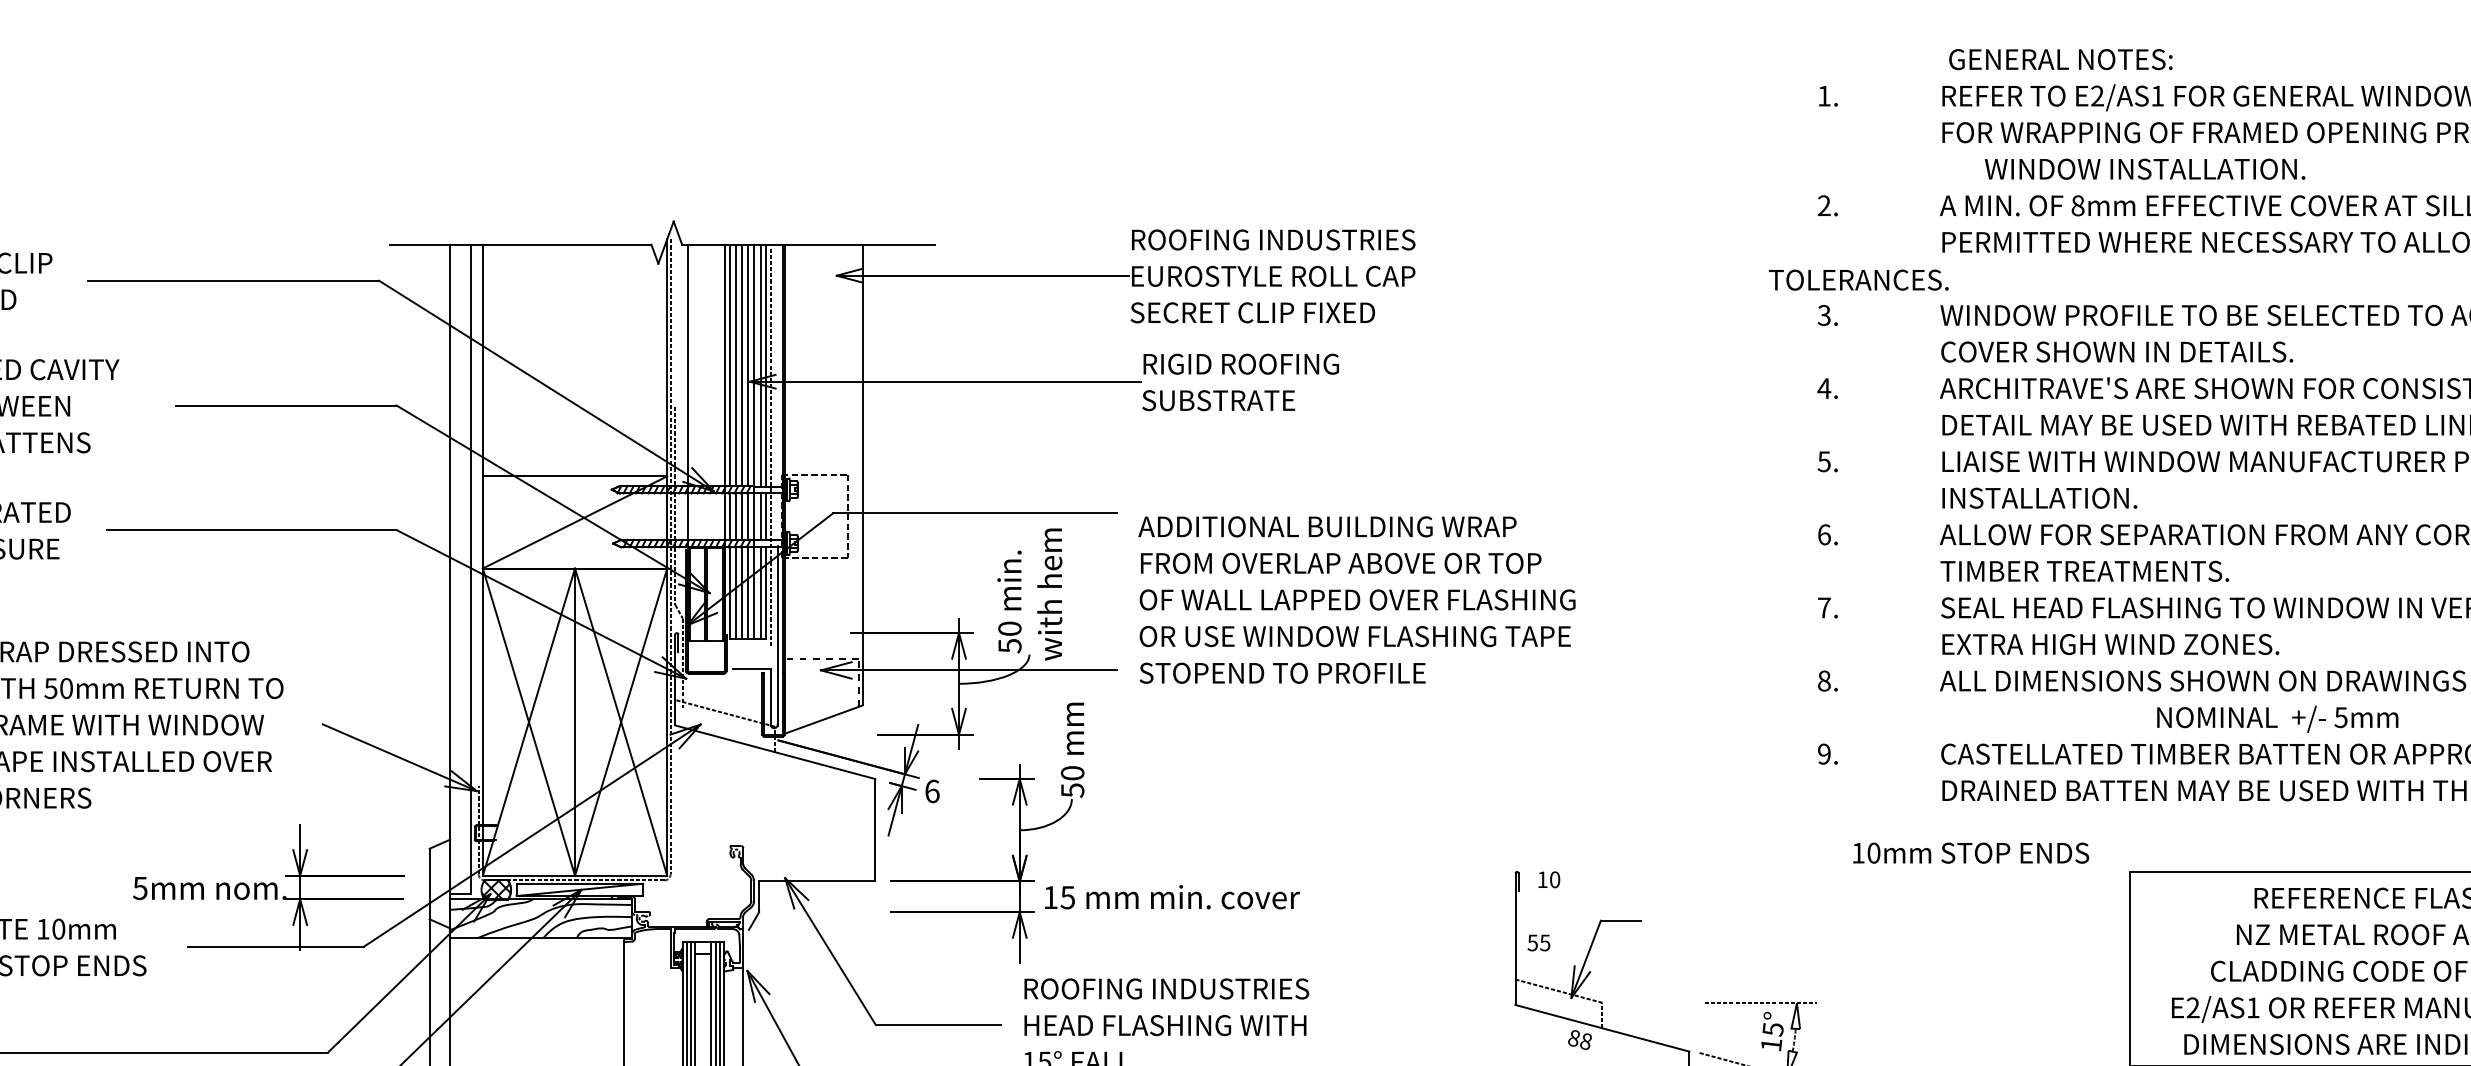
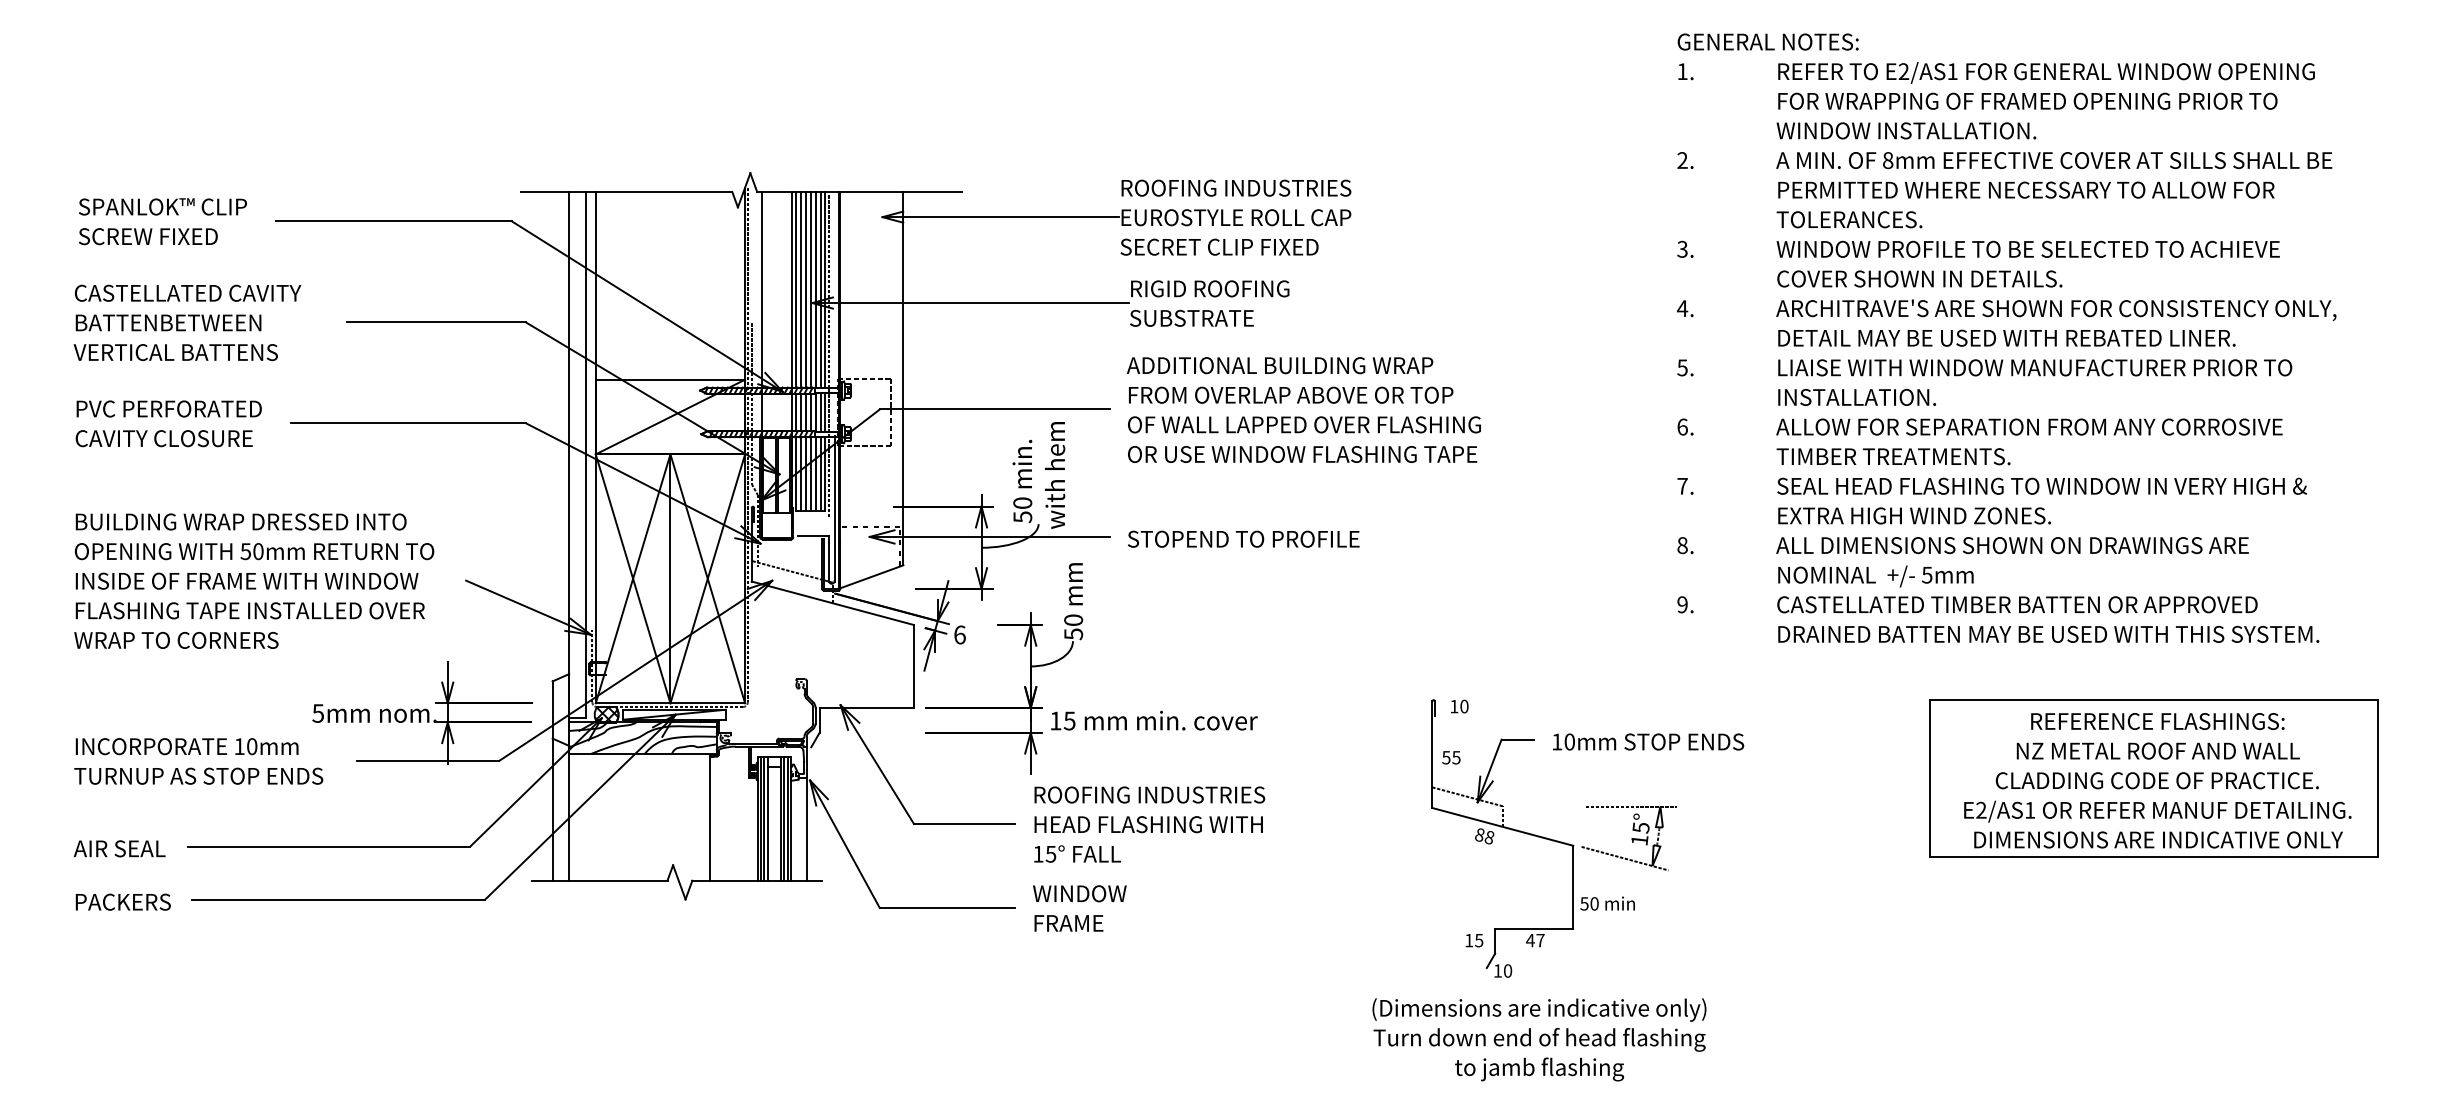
text: (2059, 58) -> (1767, 41), moved
text: (2145, 168) -> (1906, 130), moved
text: (1858, 279) -> (1849, 219), moved
text: (1356, 581) -> (1303, 409), moved
text: (2277, 719) -> (1875, 576), moved
text: (1971, 852) -> (1648, 741), moved

